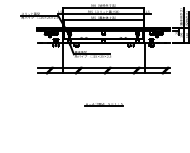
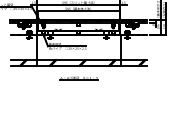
line: (103, 104) -> (78, 78), moved

